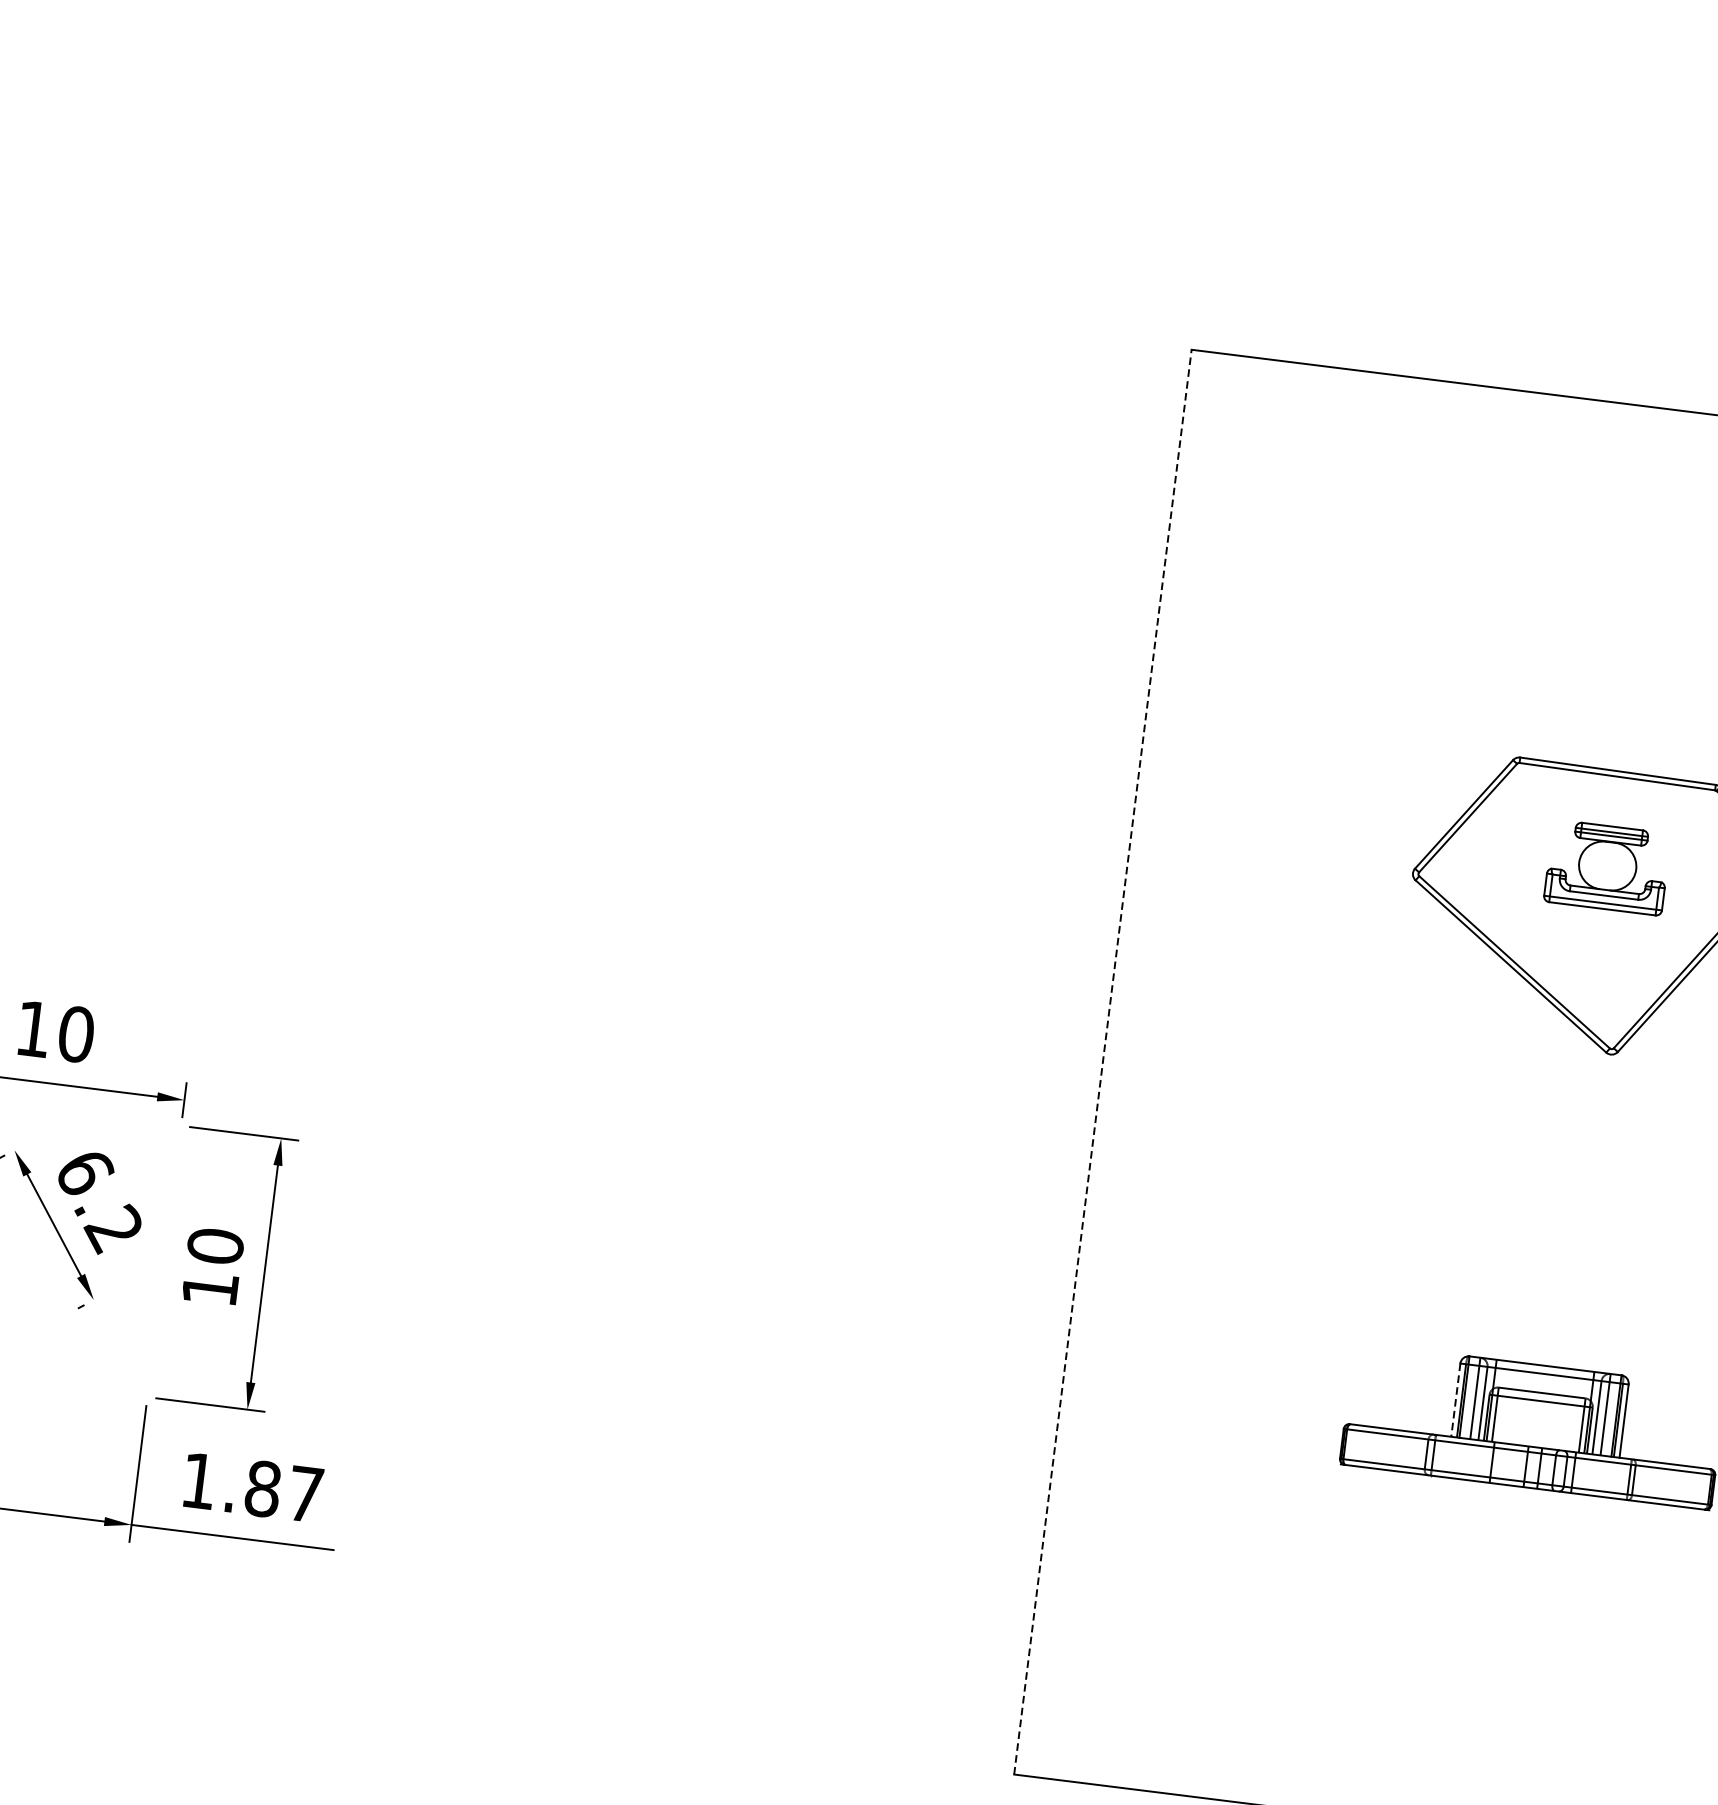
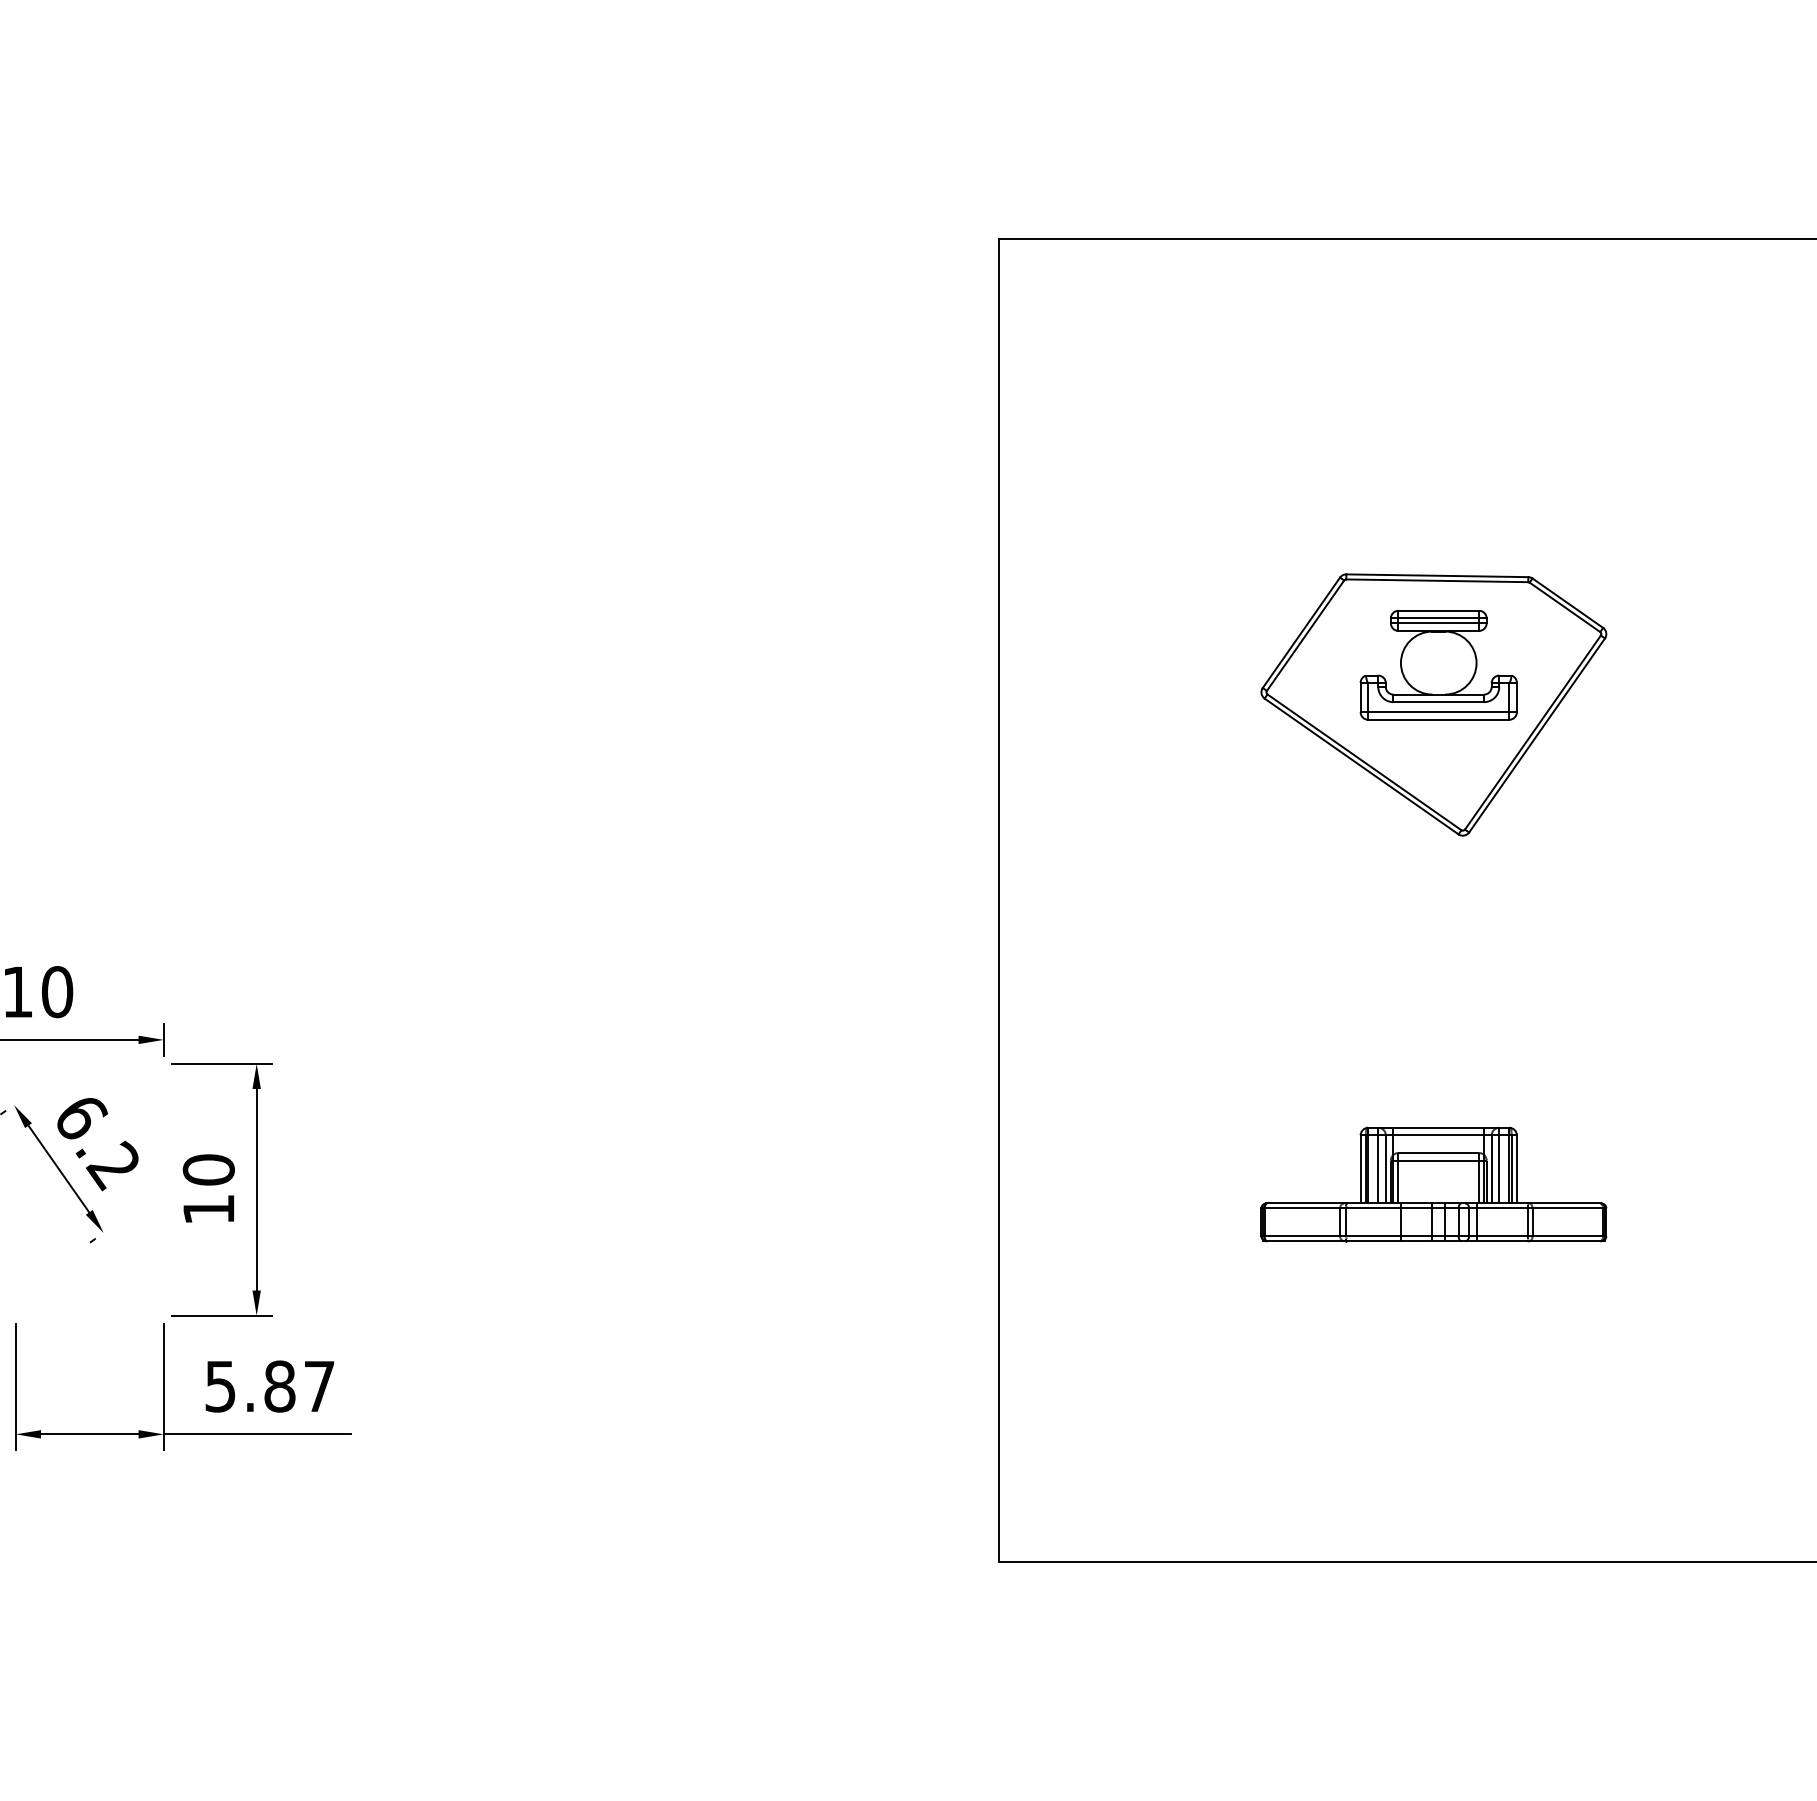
part: (1607, 866) -> (1438, 664), size x1.43
line: (1103, 1062) -> (999, 900), dashed -> solid
line: (1455, 1400) -> (1360, 1169), dashed -> solid
text: (199, 1481) -> (220, 1386), 1.87 -> 5.87

